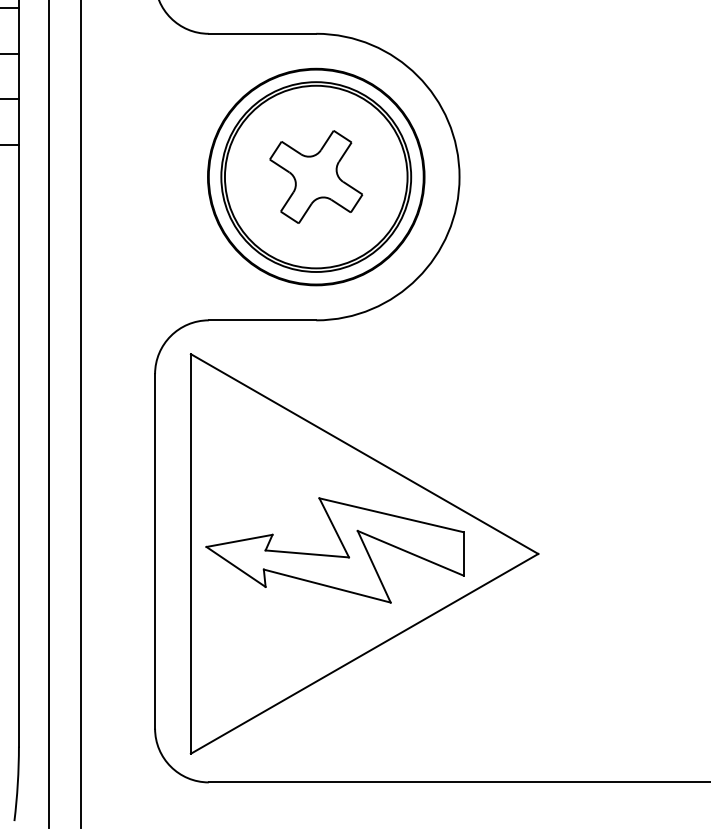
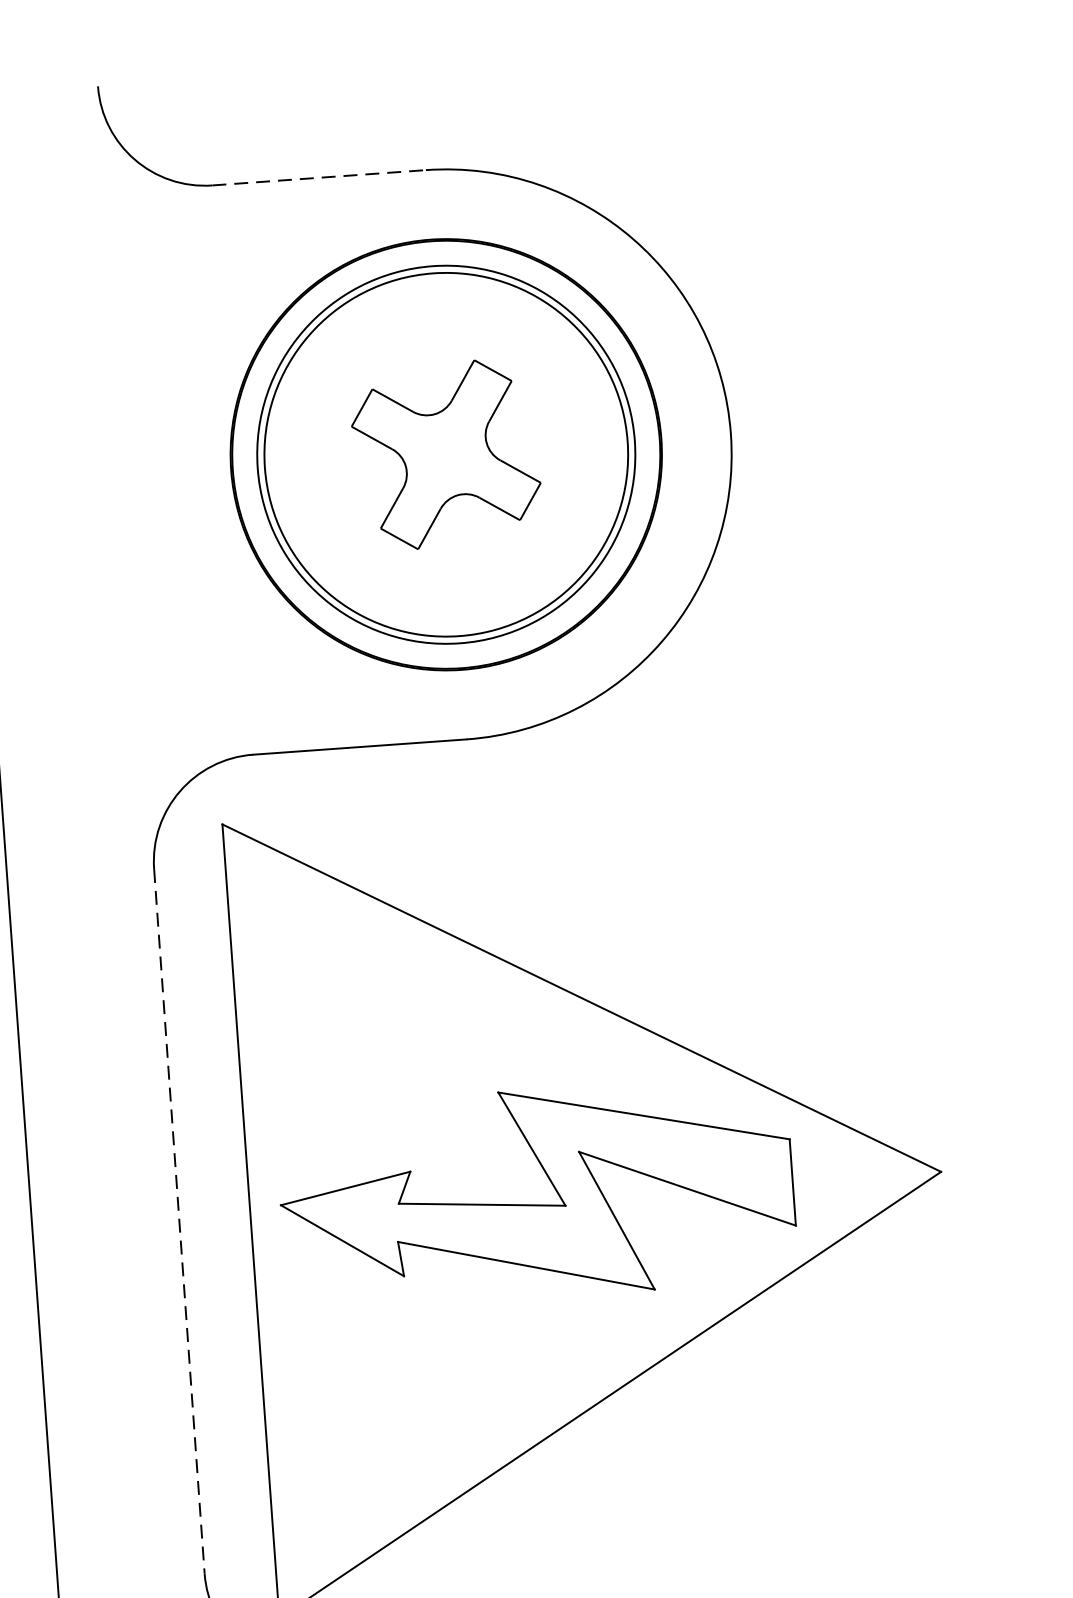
line: (262, 33) -> (319, 177), solid -> dashed
line: (155, 551) -> (180, 1221), solid -> dashed

